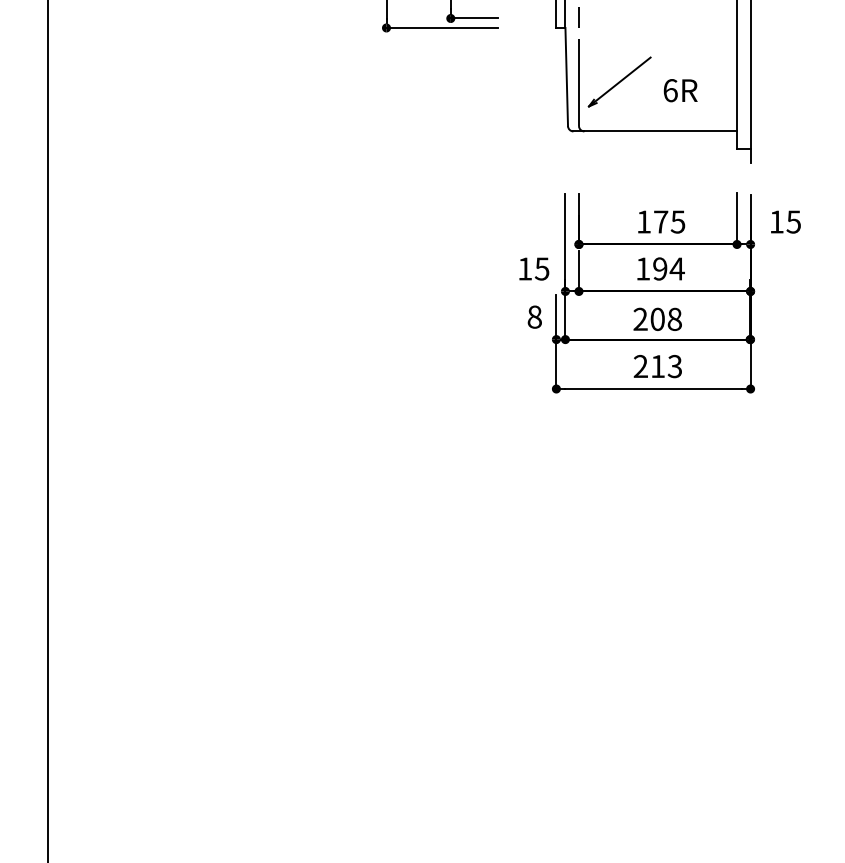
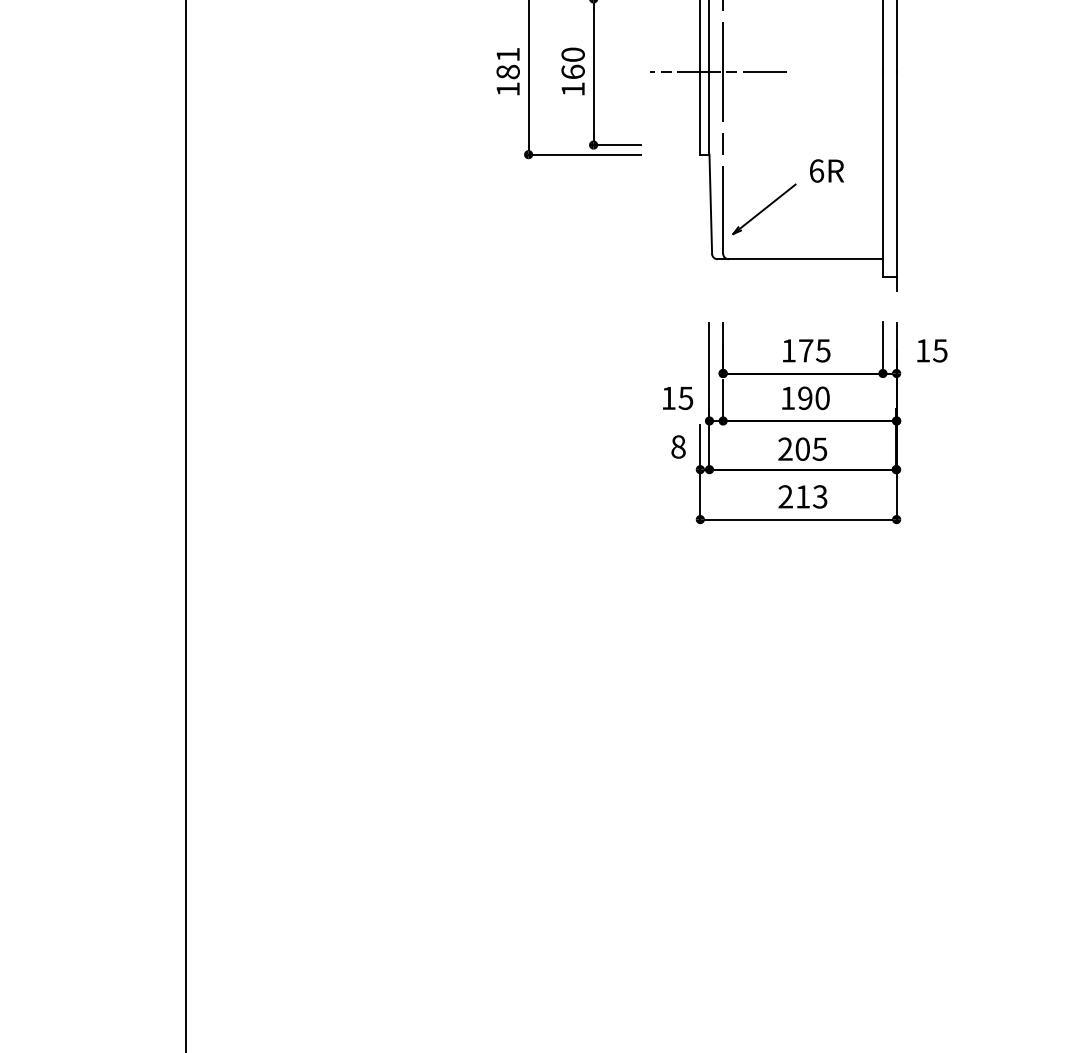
text: (680, 90) -> (826, 170), moved
text: (677, 269) -> (822, 398), 194 -> 190
text: (674, 318) -> (819, 448), 208 -> 205

